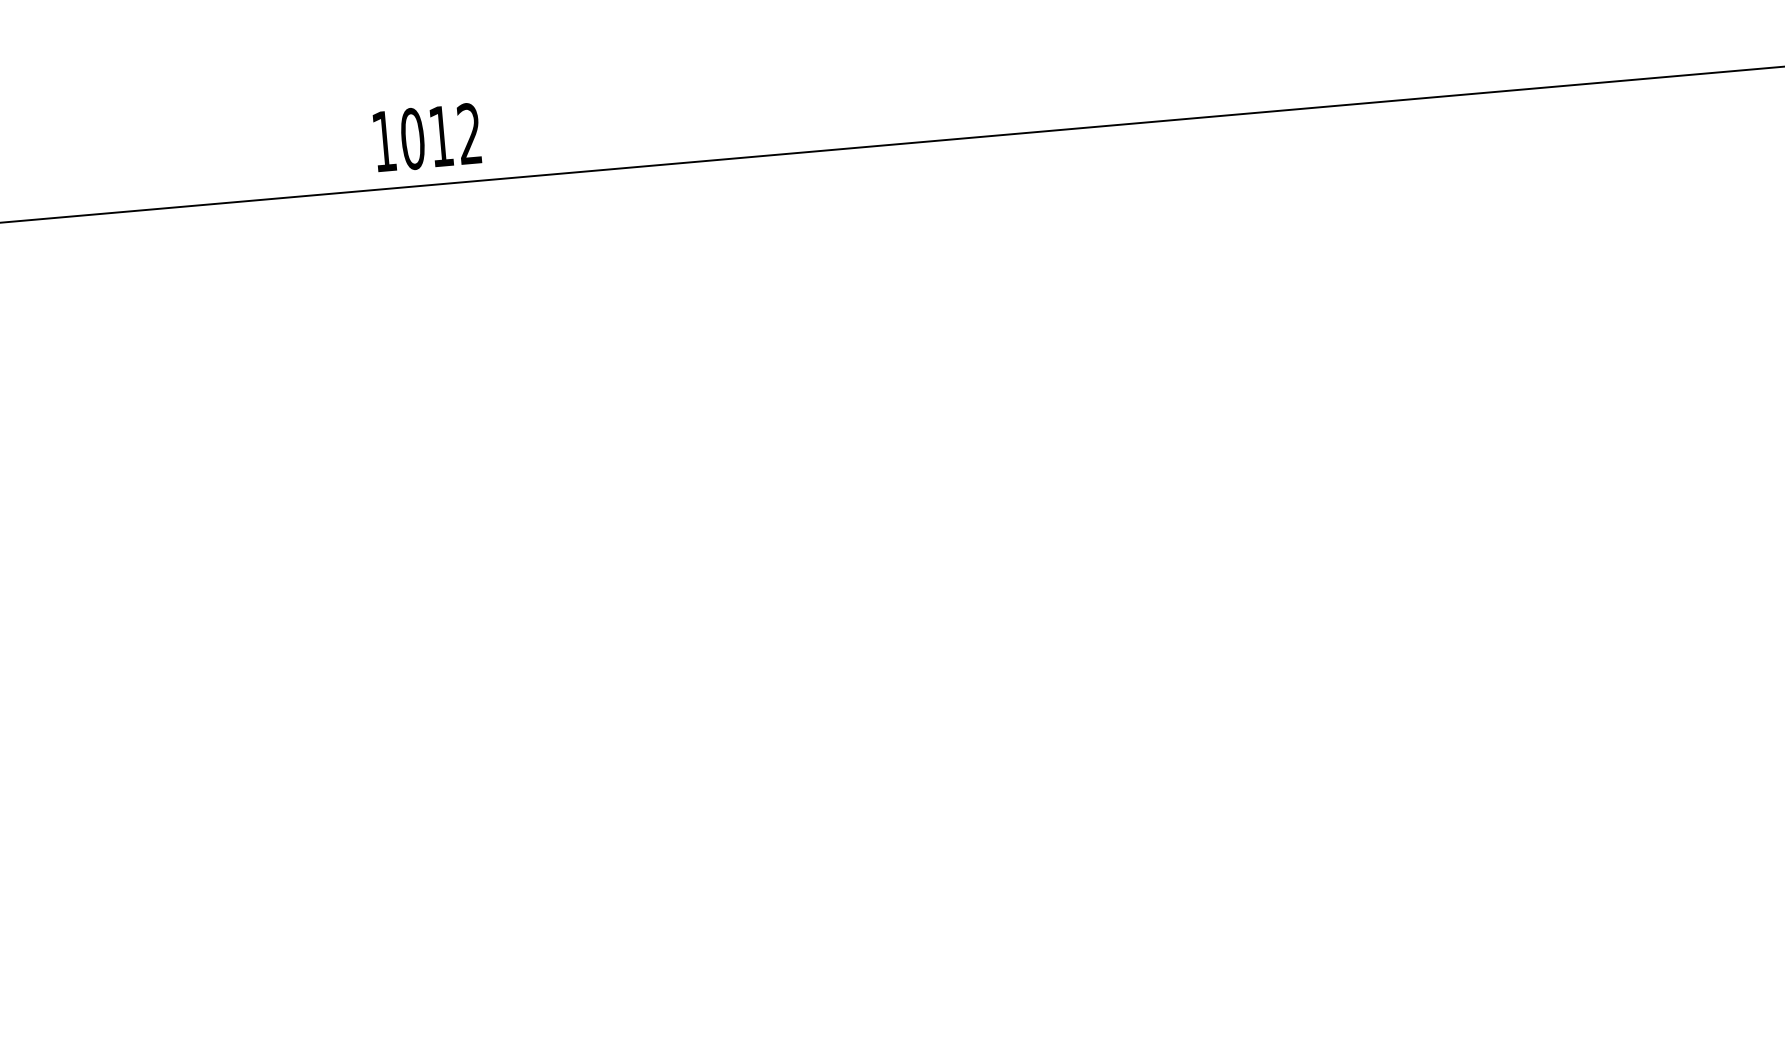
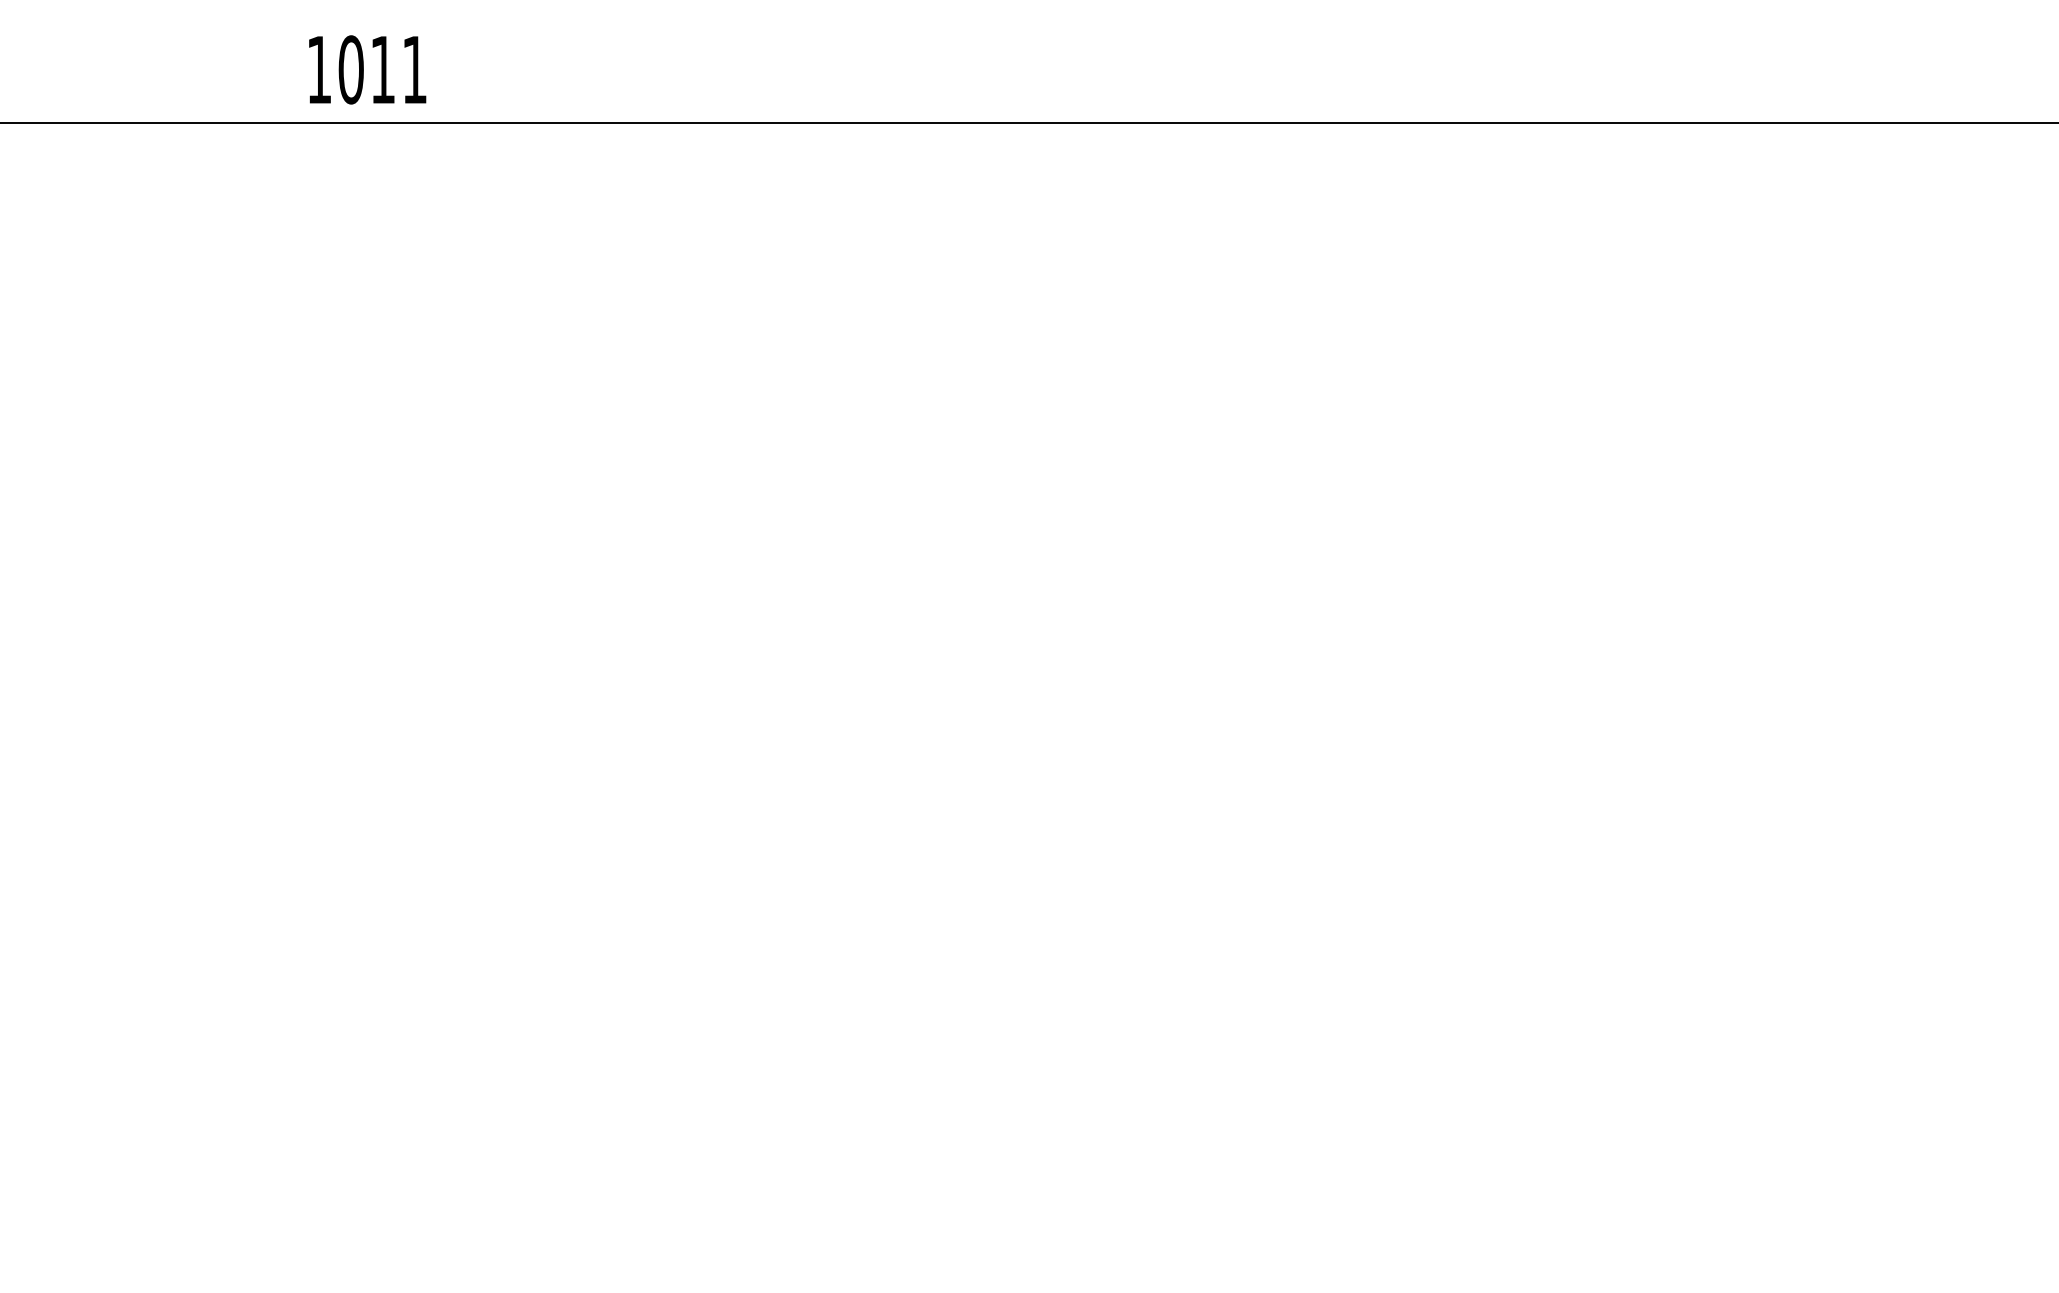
text: (469, 133) -> (414, 69), 1012 -> 1011

